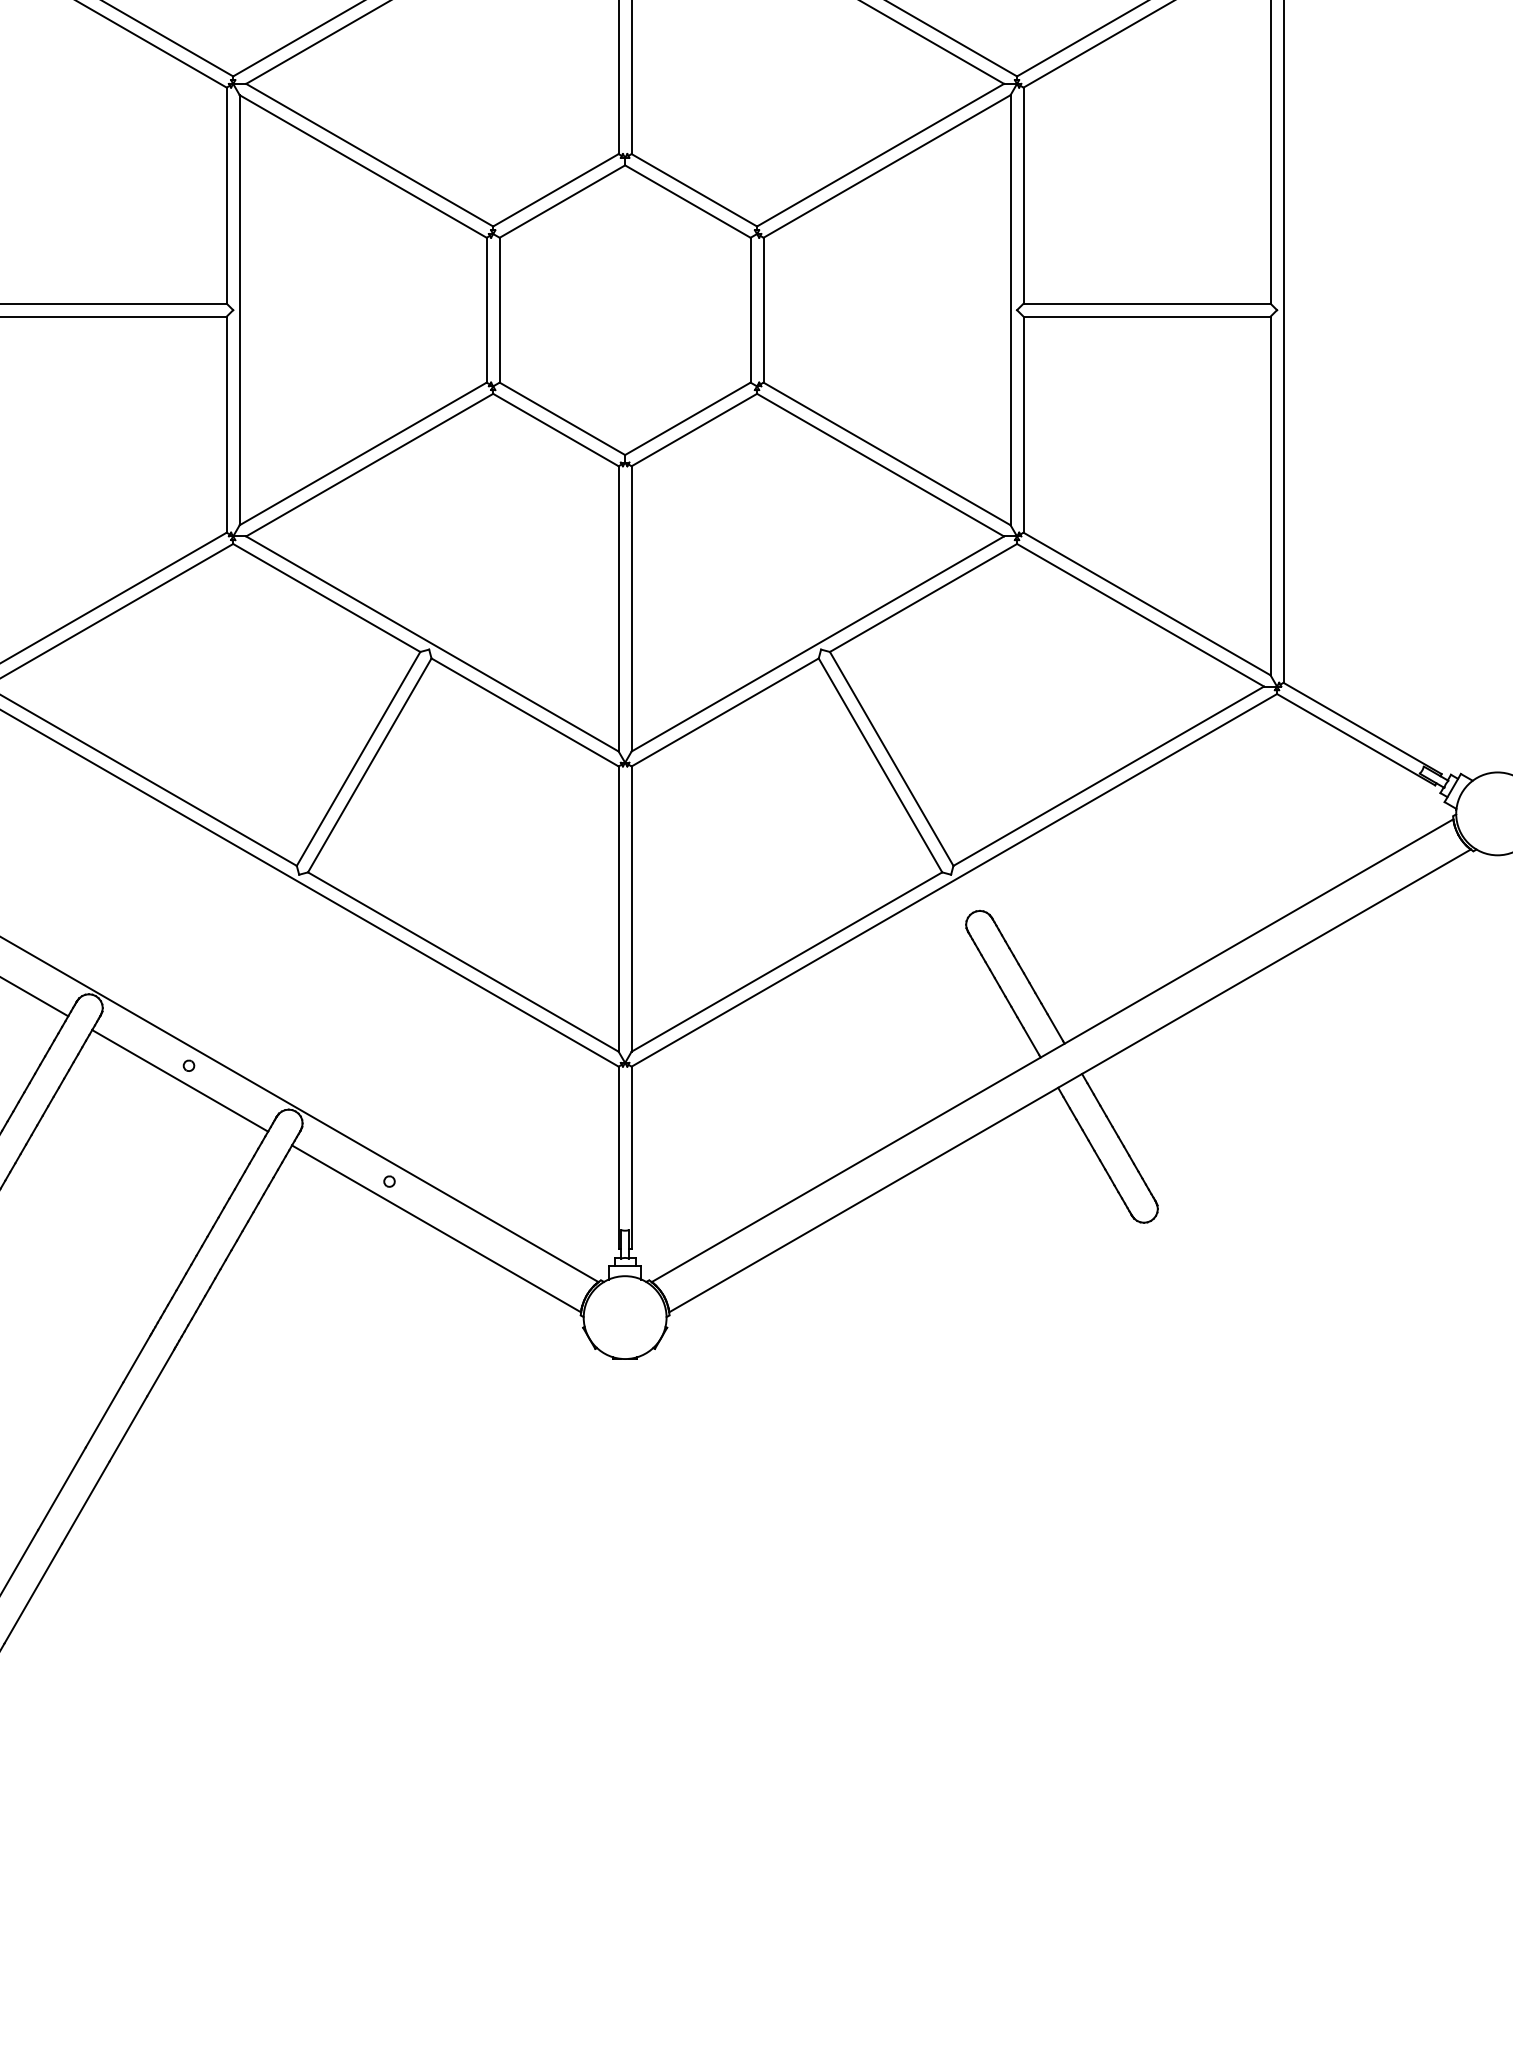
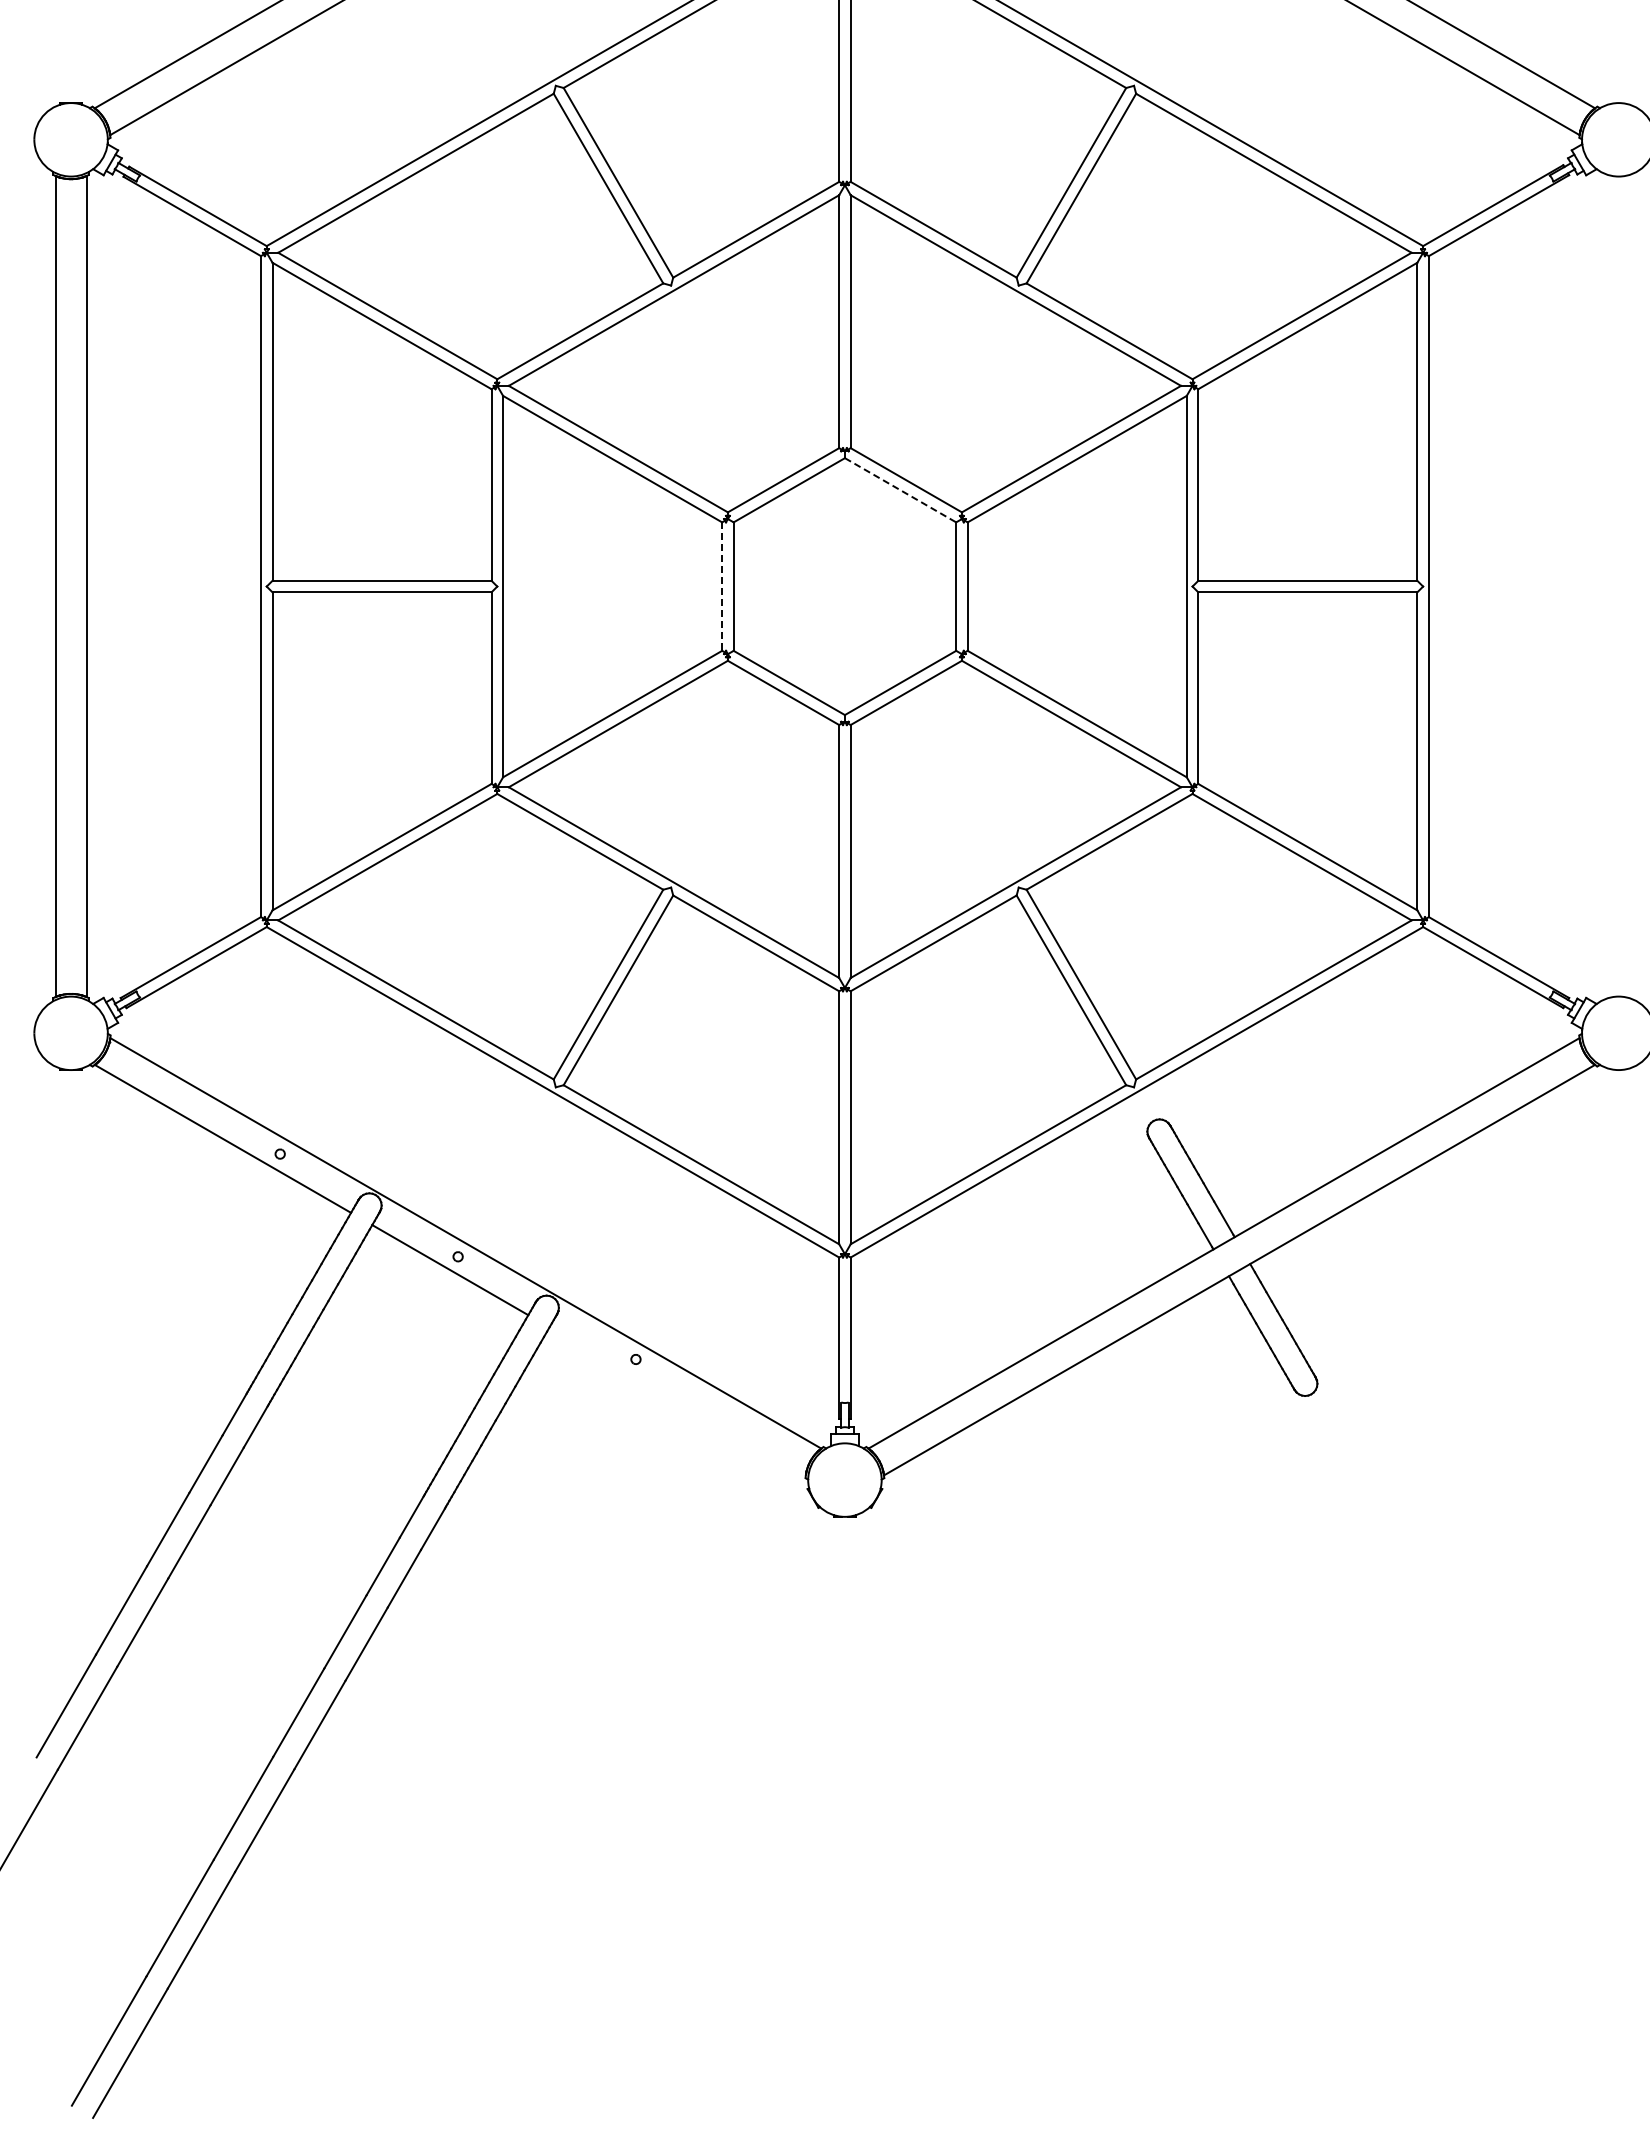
line: (688, 201) -> (901, 490), solid -> dashed
line: (487, 311) -> (722, 587), solid -> dashed
line: (436, 1228) -> (677, 1401), removed

